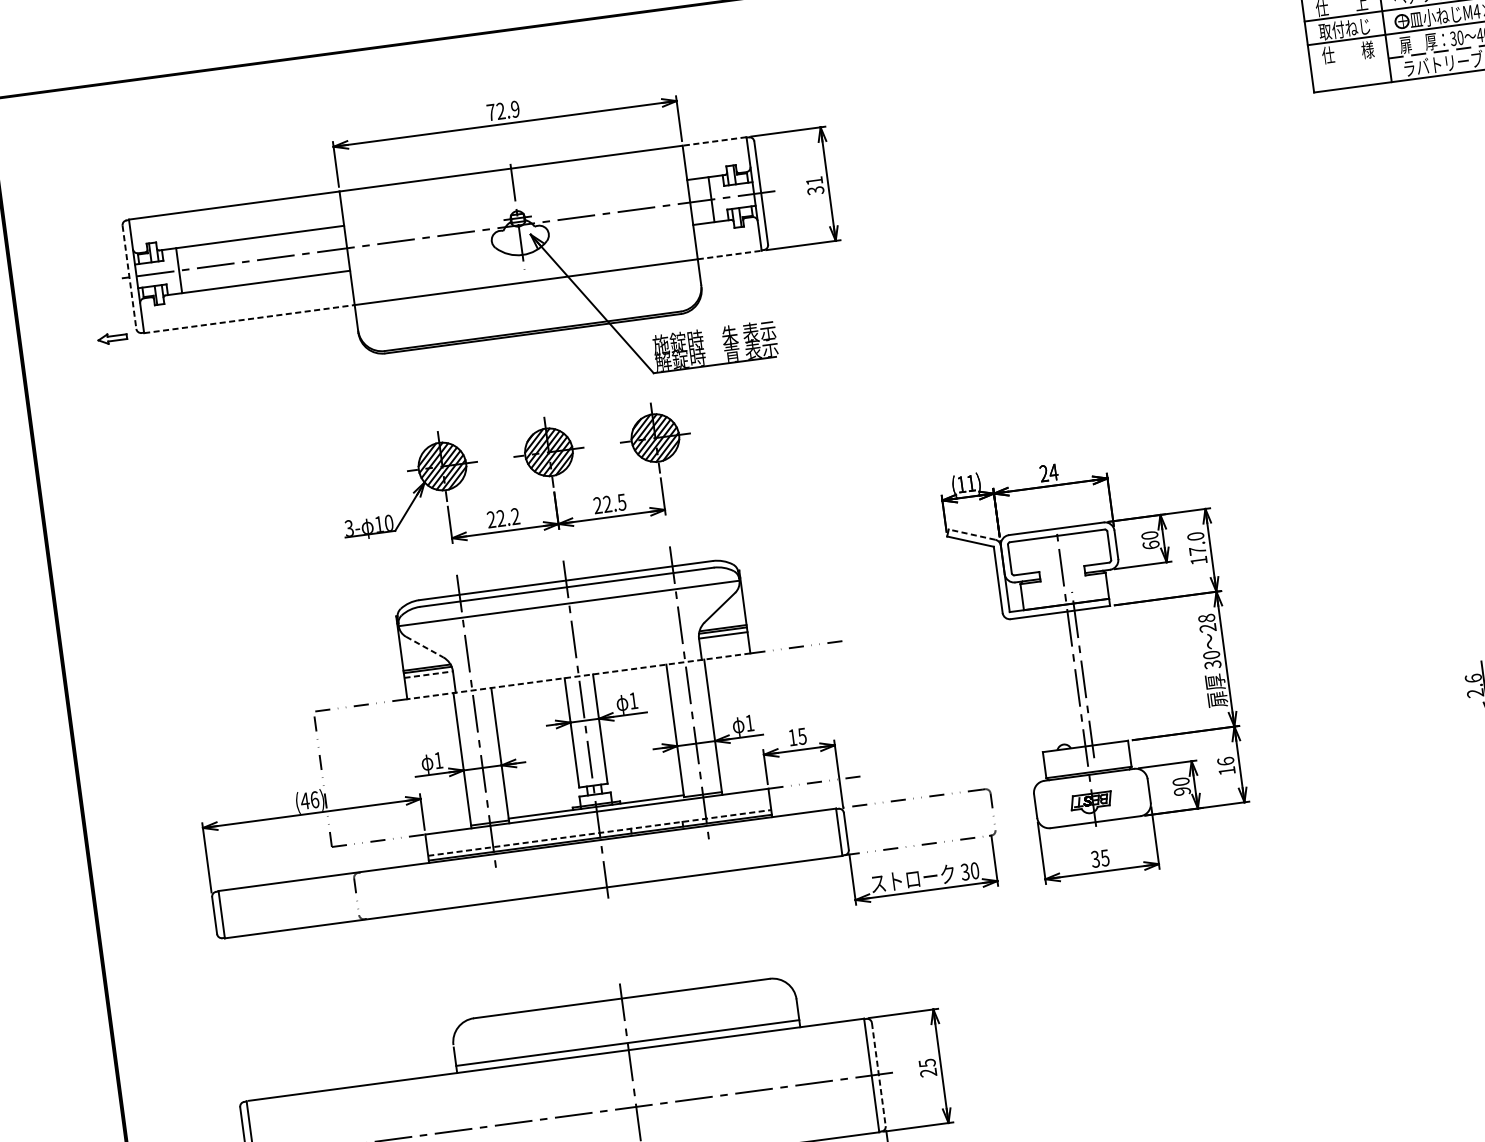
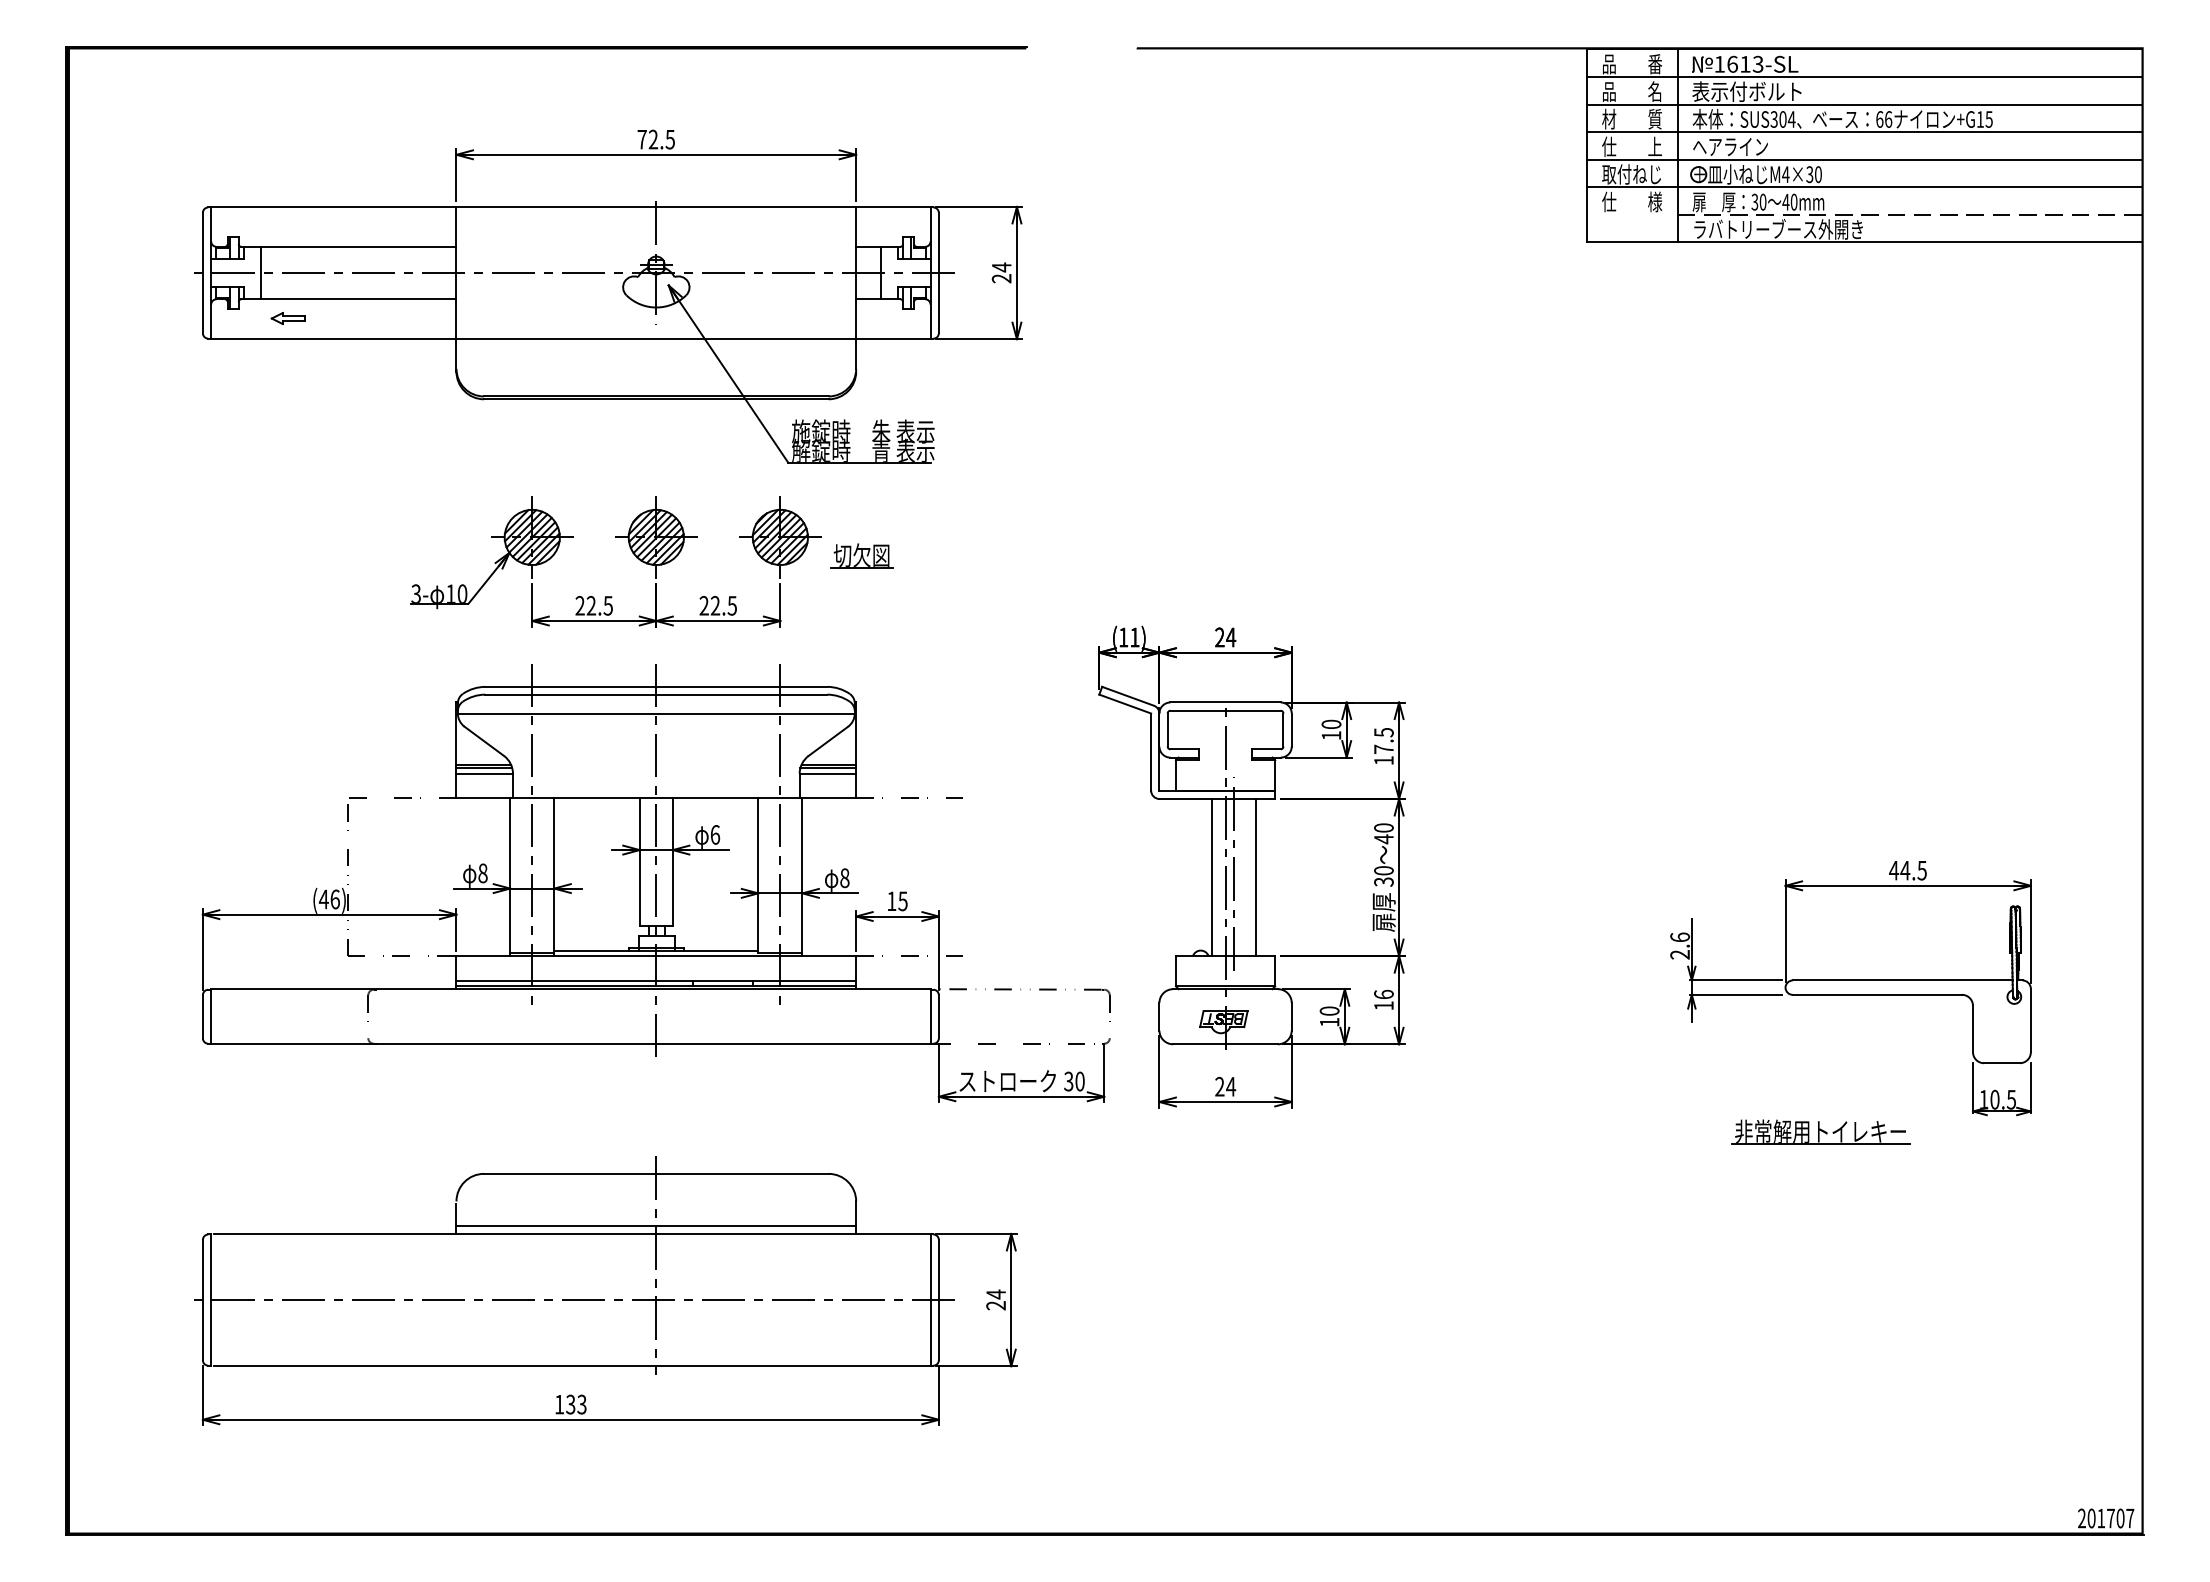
text: (514, 109) -> (669, 139), 72.9 -> 72.5
line: (713, 141) -> (892, 206), dashed -> solid
text: (814, 185) -> (1001, 272), 31 -> 24
line: (729, 255) -> (893, 339), dashed -> solid
line: (129, 277) -> (202, 273), dashed -> solid
line: (249, 319) -> (333, 339), dashed -> solid
part: (111, 338) -> (287, 318), moved
part: (727, 444) -> (861, 555), added
text: (514, 516) -> (607, 605), 22.2 -> 22.5
line: (972, 534) -> (1128, 696), dashed -> solid
text: (1195, 536) -> (1383, 732), 17.0 -> 17.5
text: (1151, 544) -> (1331, 735), 60 -> 10
text: (1206, 623) -> (1383, 833), 28 -> 40
line: (424, 647) -> (484, 741), dashed -> solid
line: (429, 674) -> (485, 773), dashed -> solid
line: (1102, 675) -> (1255, 877), added
line: (578, 676) -> (656, 798), dashed -> solid
line: (1064, 680) -> (1211, 877), added
text: (633, 700) -> (715, 834), 1 -> 6
text: (749, 723) -> (844, 878), 1 -> 8
text: (438, 760) -> (482, 873), 1 -> 8
text: (1182, 791) -> (1329, 1022), 90 -> 10
line: (599, 832) -> (656, 980), dashed -> solid
text: (1100, 858) -> (1225, 1086), 35 -> 24
text: (927, 1063) -> (996, 1294), 25 -> 24
line: (878, 1074) -> (938, 1300), dashed -> solid

